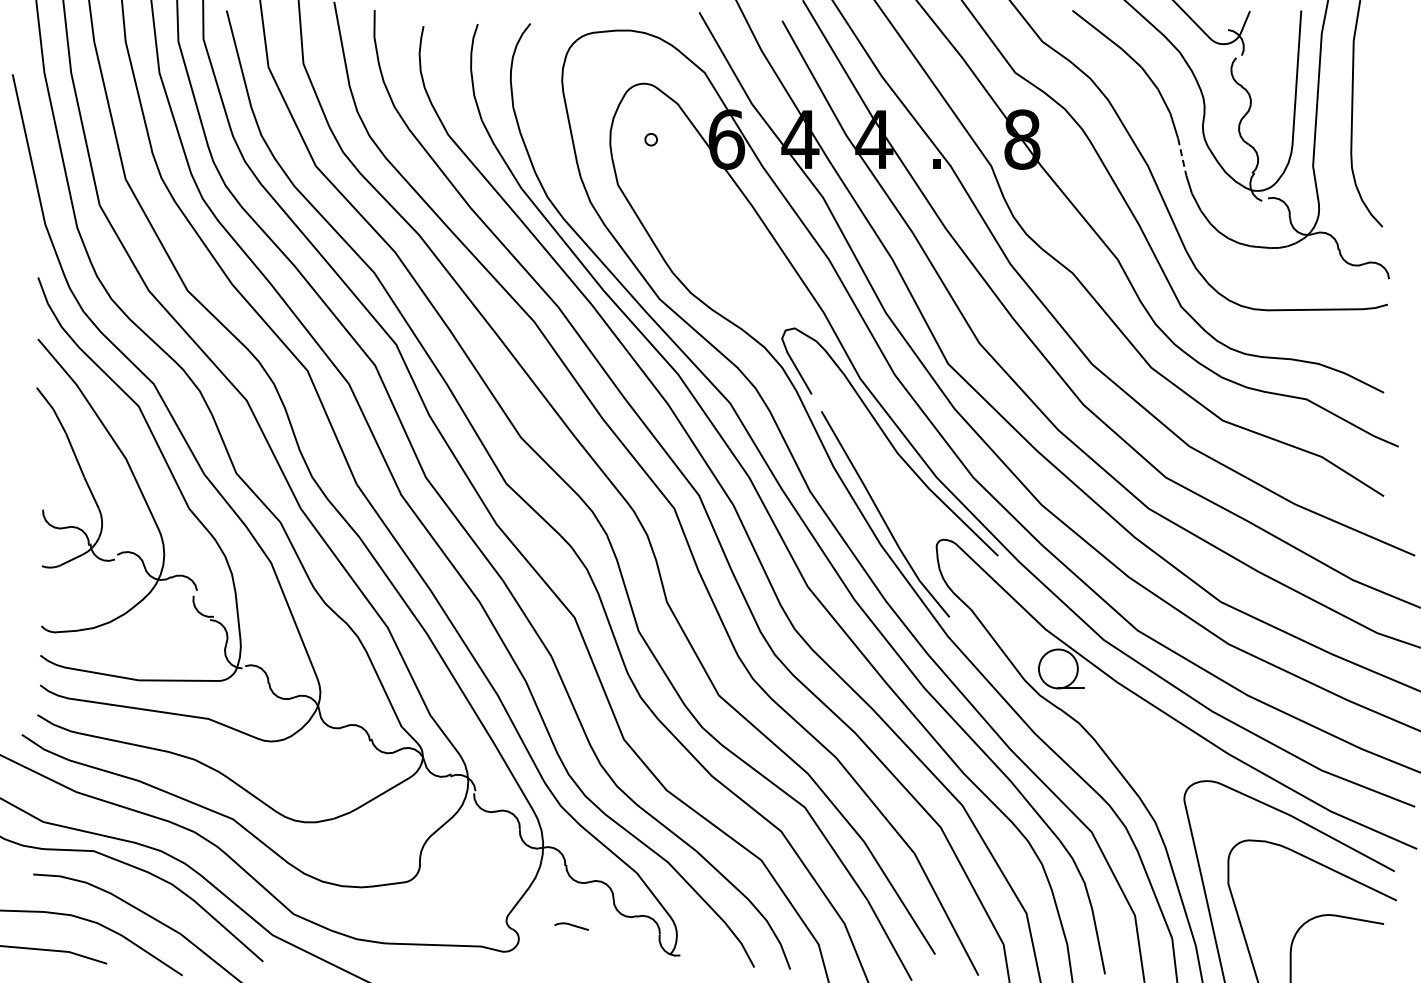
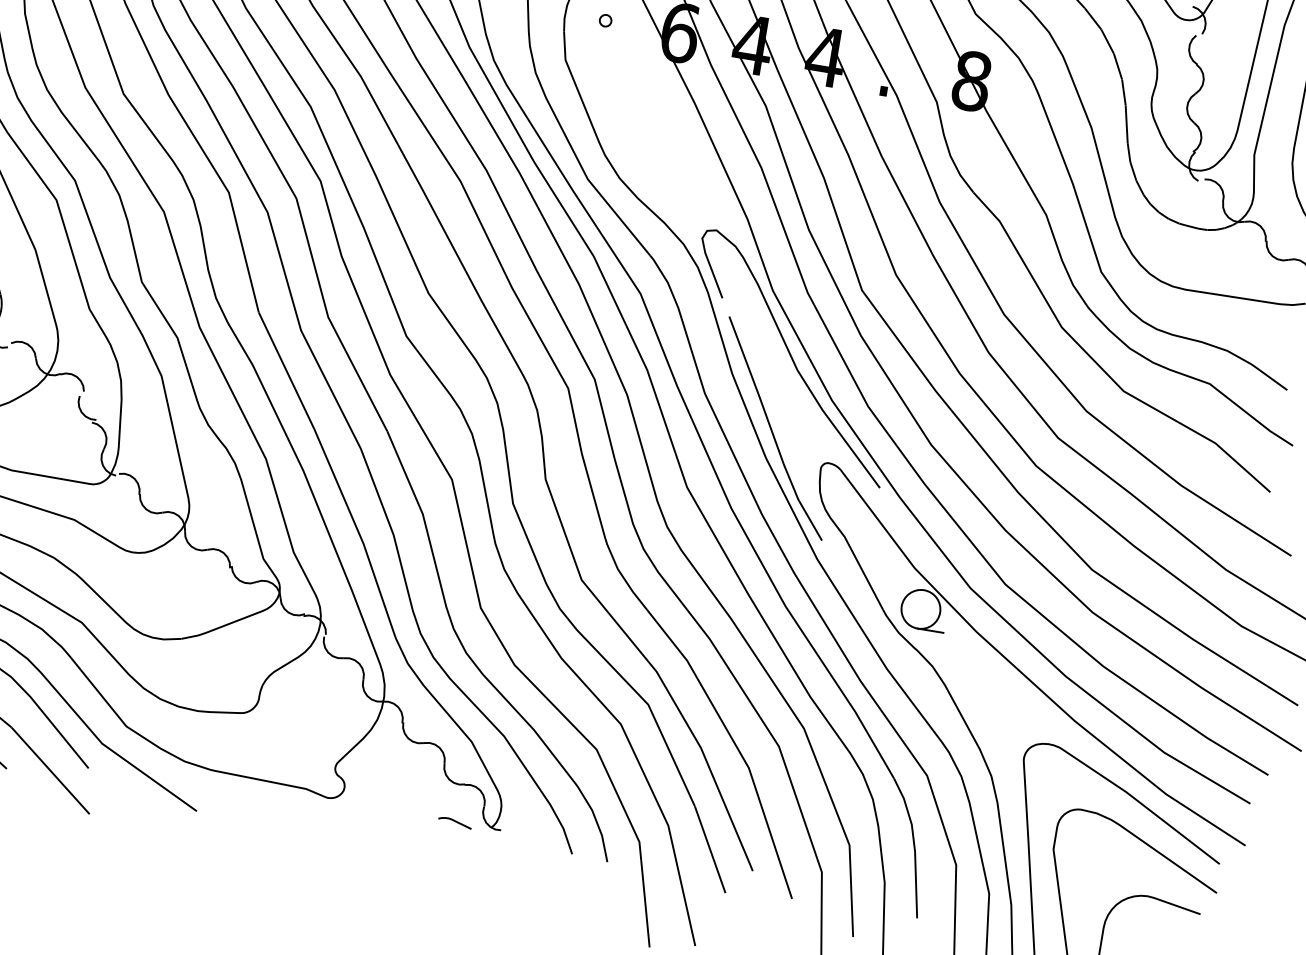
line: (1182, 156) -> (1127, 124), dashed -> solid
curve: (571, 925) -> (455, 821), moved

